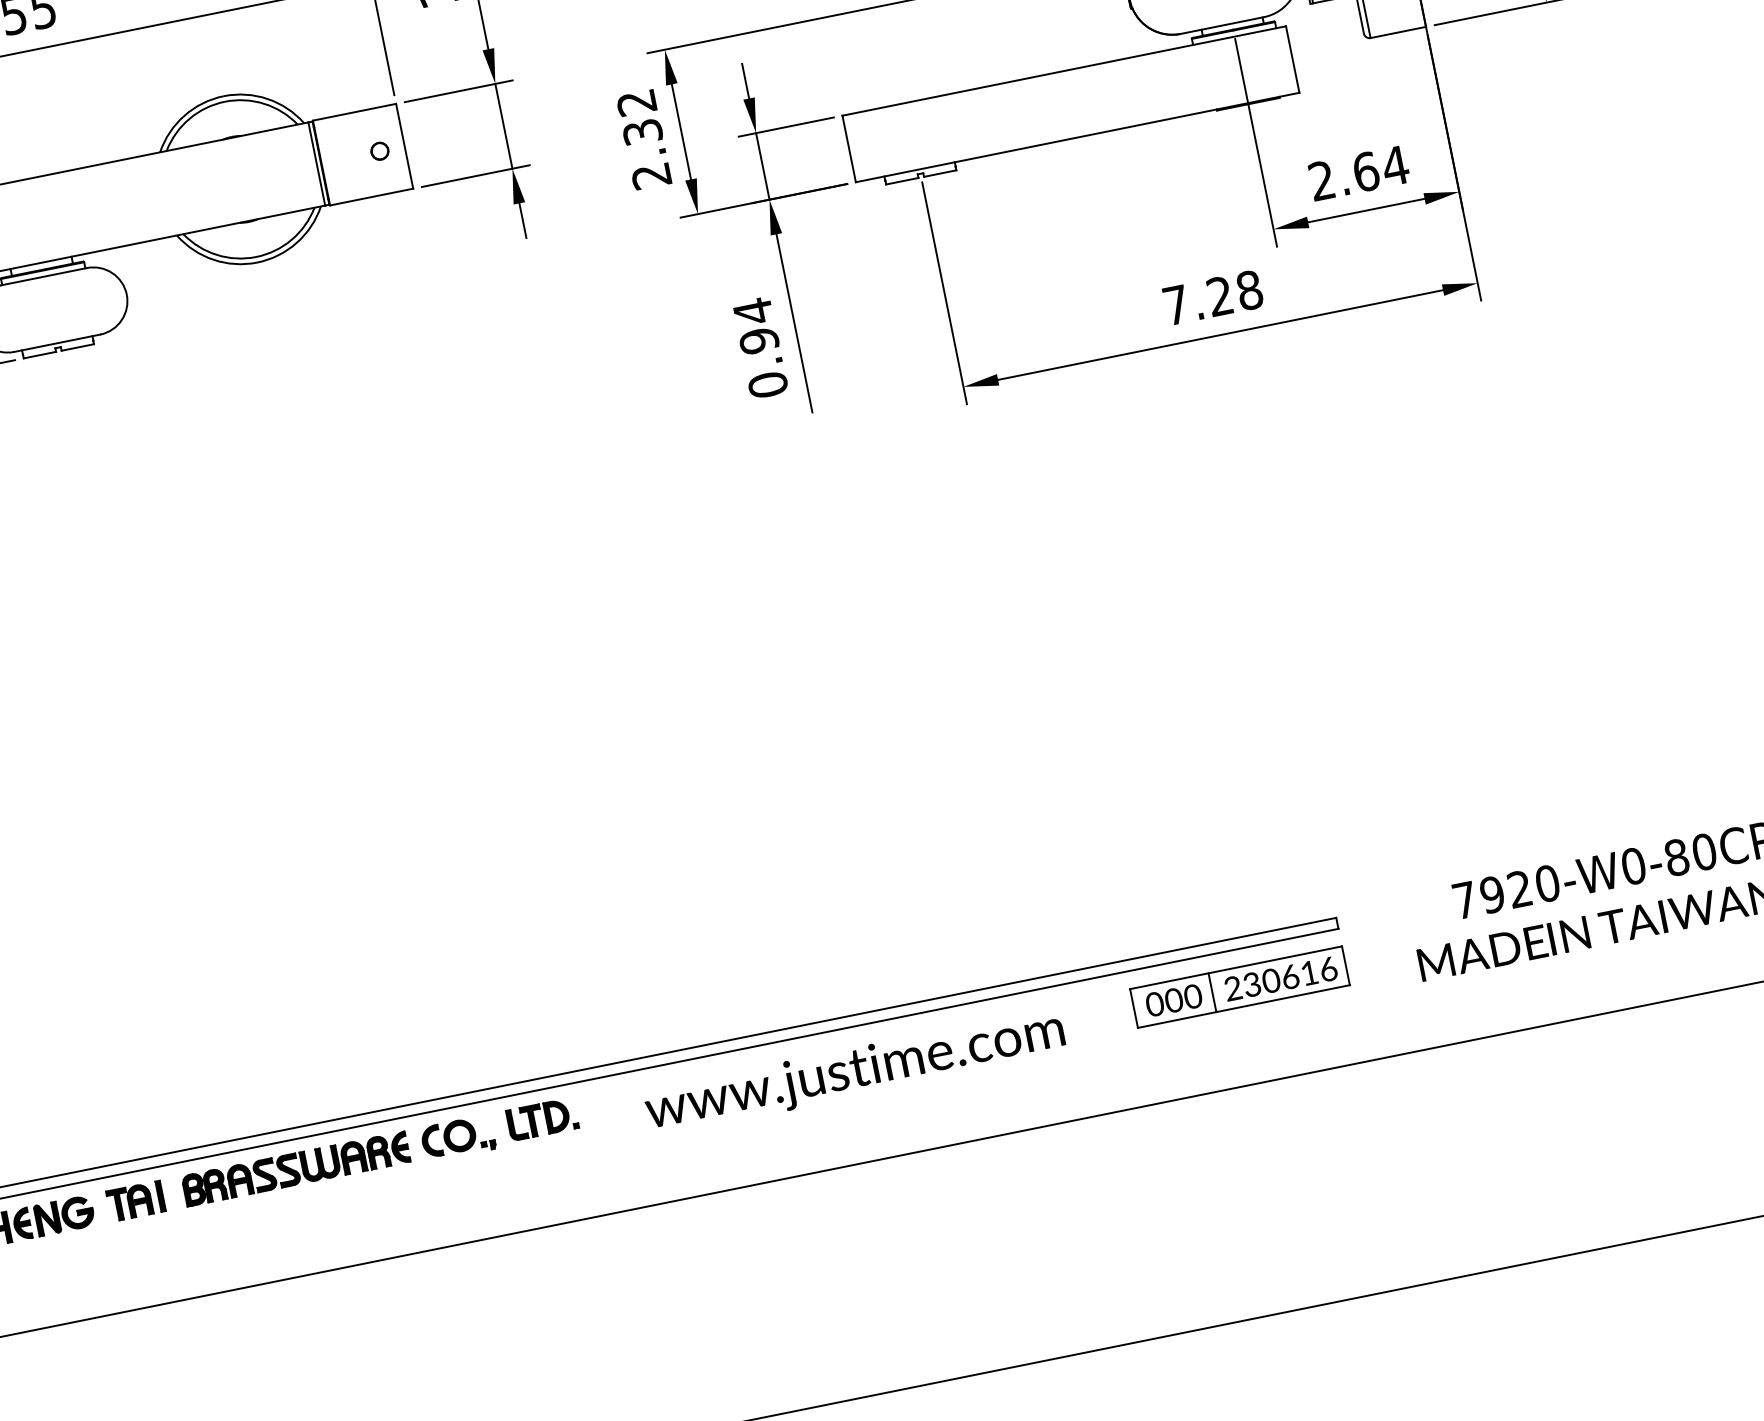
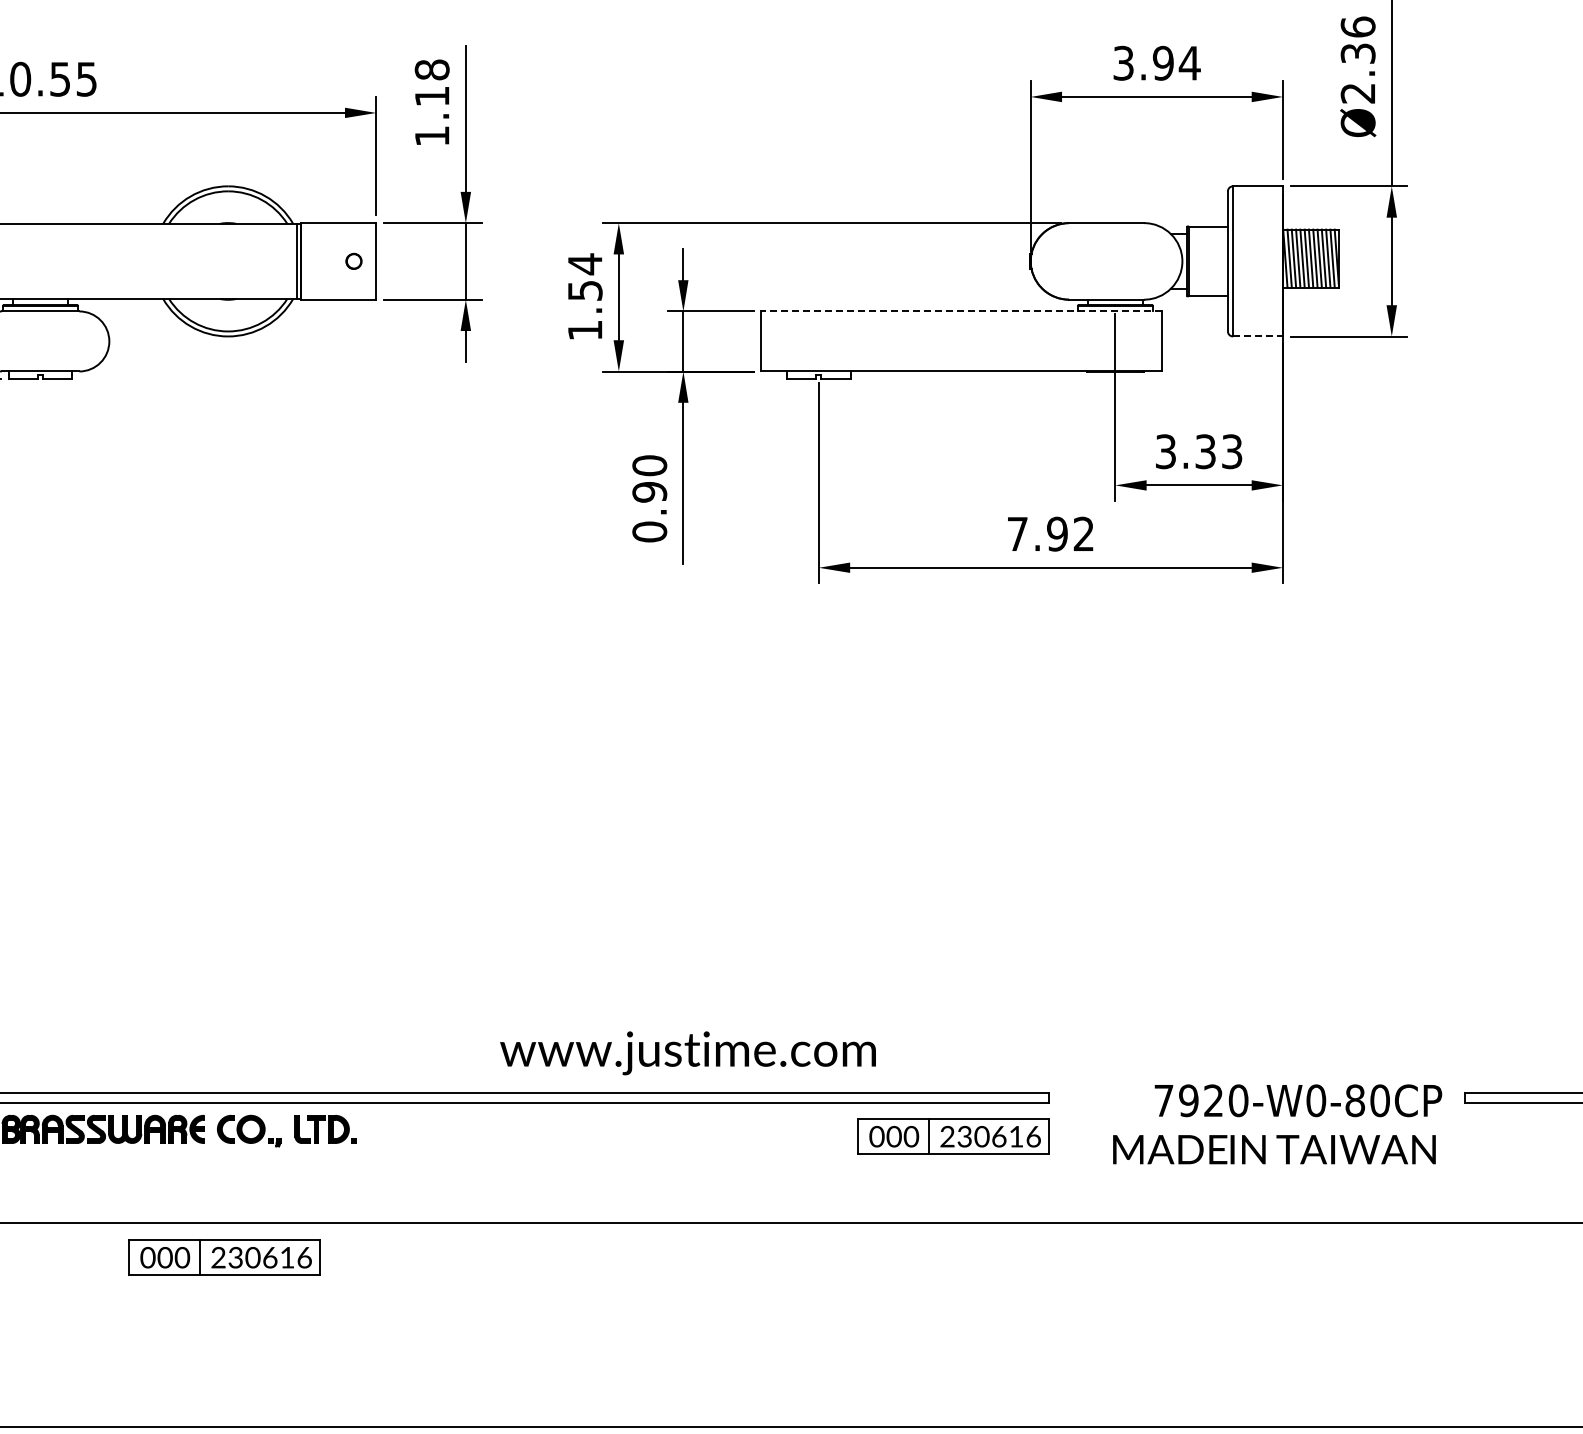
line: (1398, 32) -> (1258, 336), solid -> dashed
line: (1064, 71) -> (961, 311), solid -> dashed
text: (643, 138) -> (584, 296), 2.32 -> 1.54
text: (1359, 173) -> (1199, 451), 2.64 -> 3.33
text: (1234, 292) -> (1070, 533), 7.28 -> 7.92
text: (752, 311) -> (649, 465), 0.94 -> 0.90
text: (854, 1072) -> (687, 1053), moved
part: (459, 1283) -> (224, 1257), added

